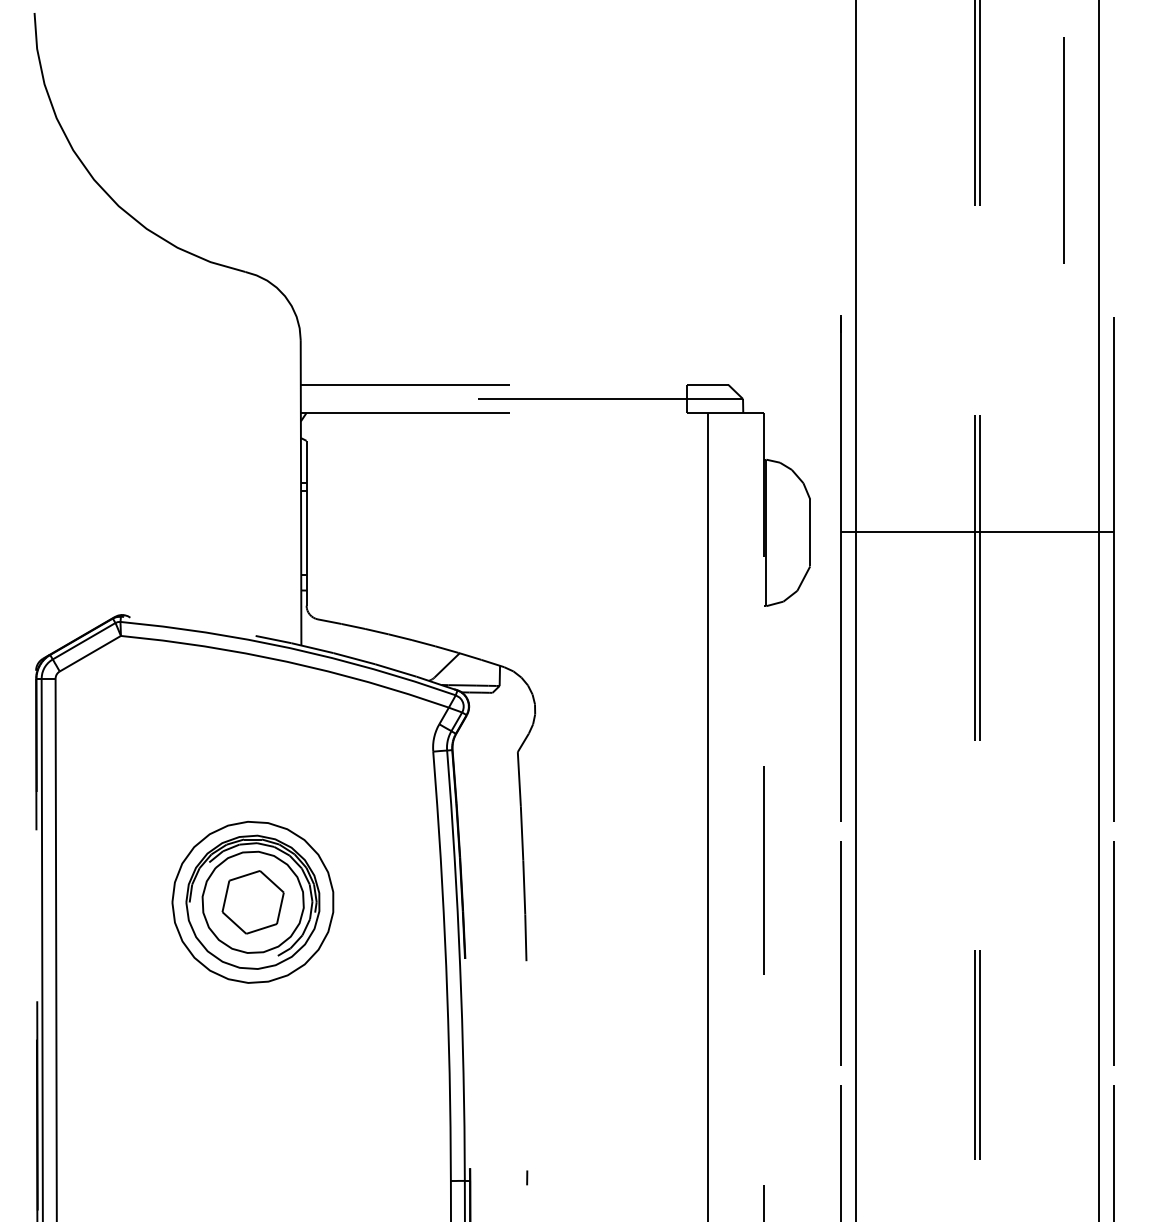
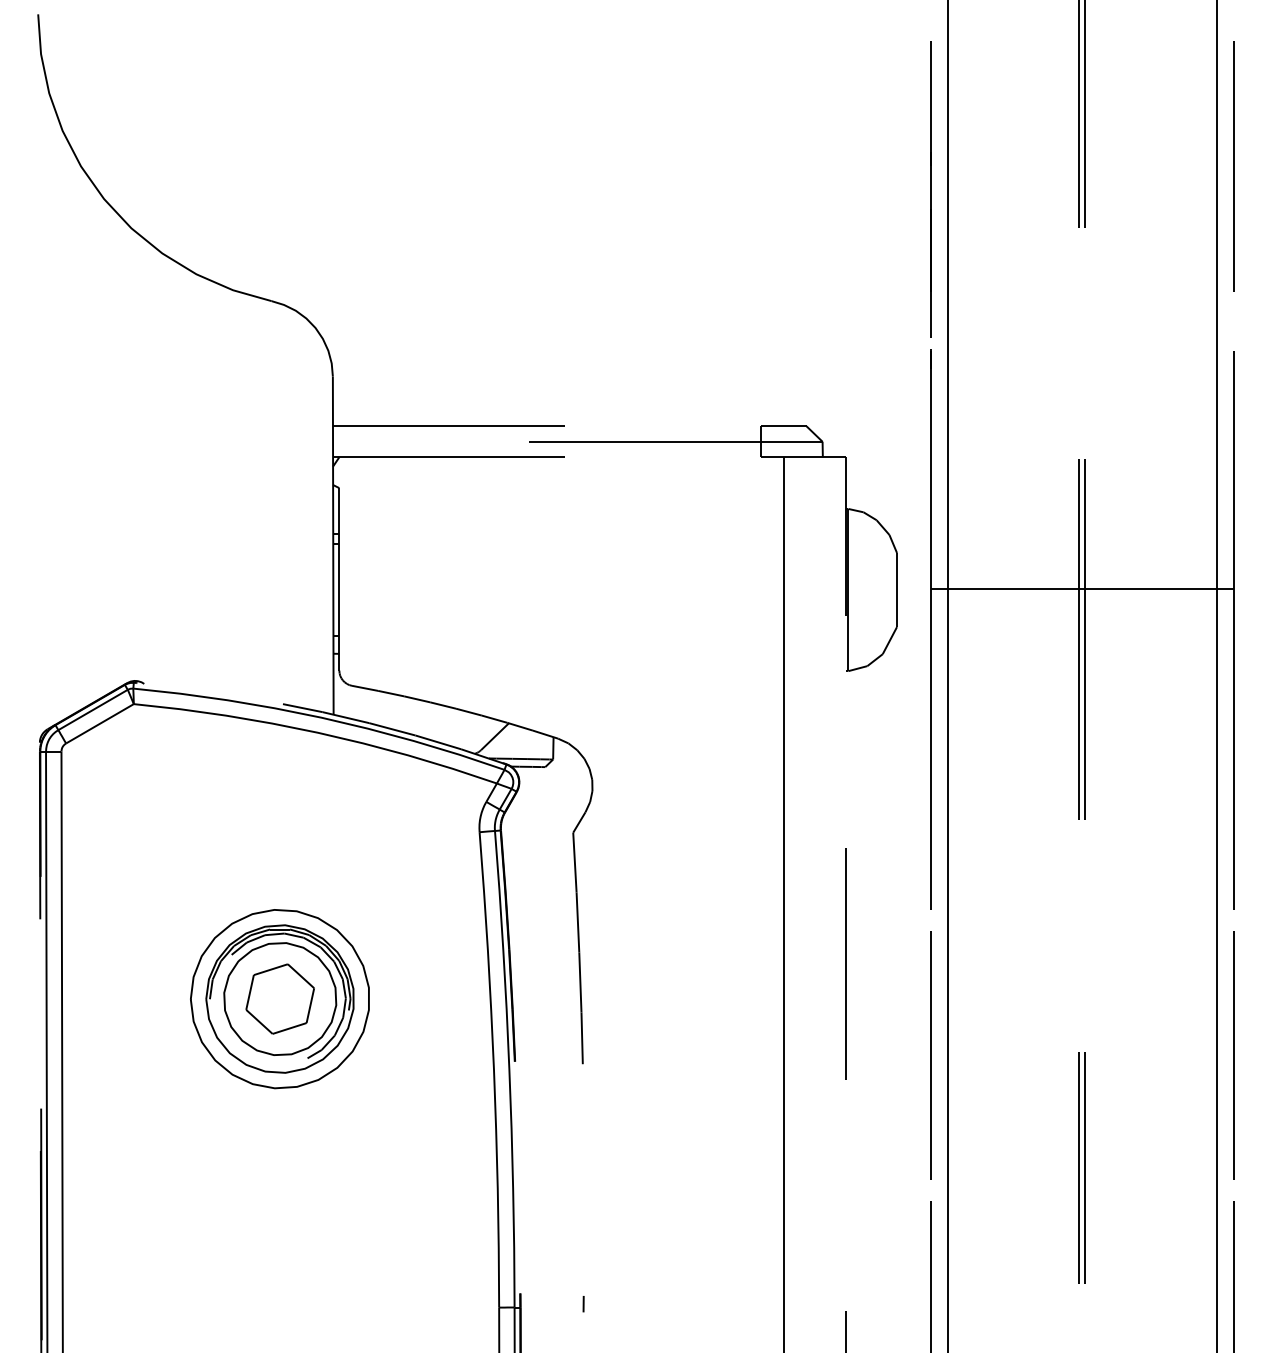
line: (1063, 150) -> (1233, 166), moved
line: (840, 171) -> (930, 189), added

